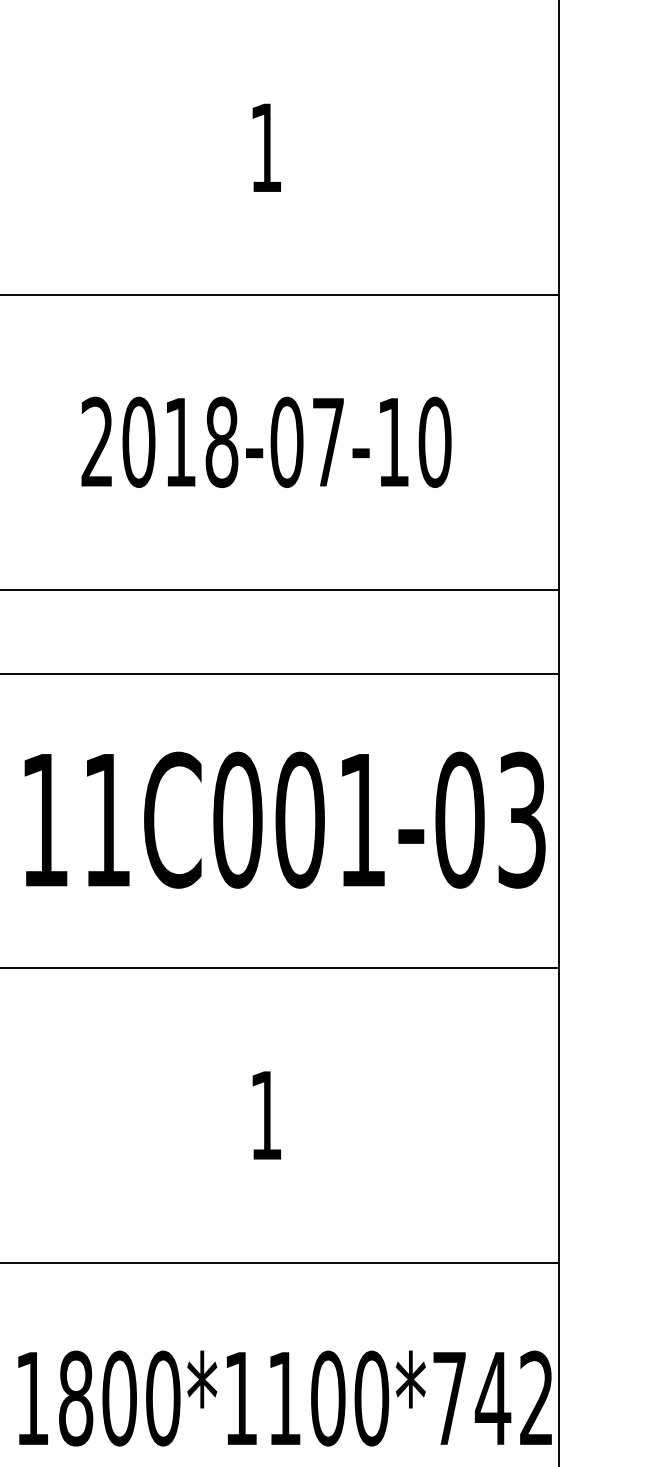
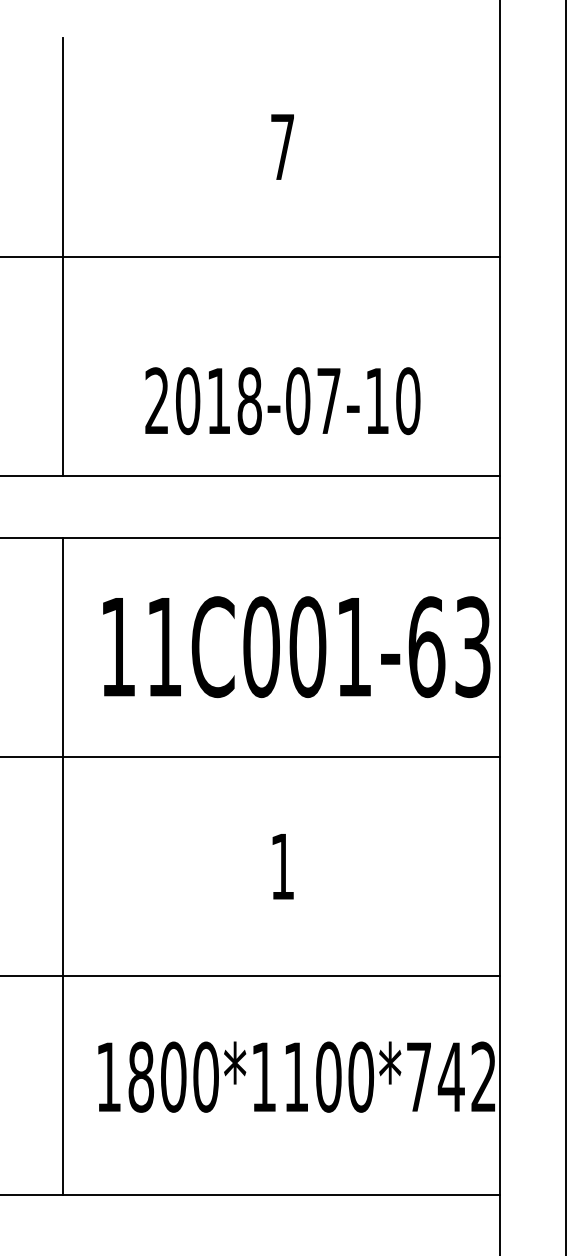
text: (265, 146) -> (282, 146), 1 -> 7
text: (265, 442) -> (282, 401), moved
text: (459, 819) -> (426, 646), 11C001-03 -> 11C001-63

